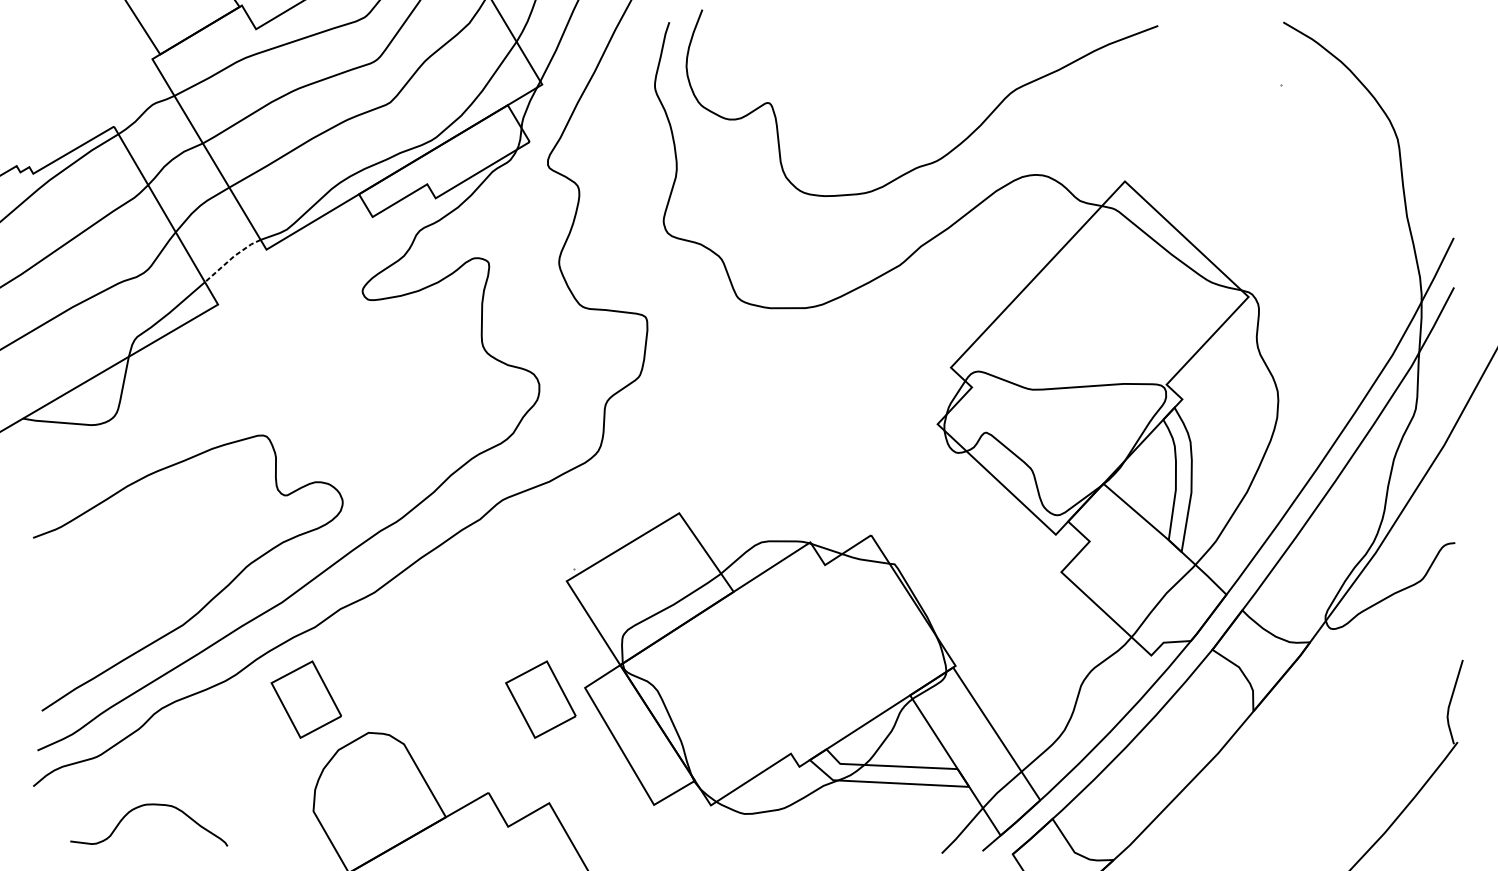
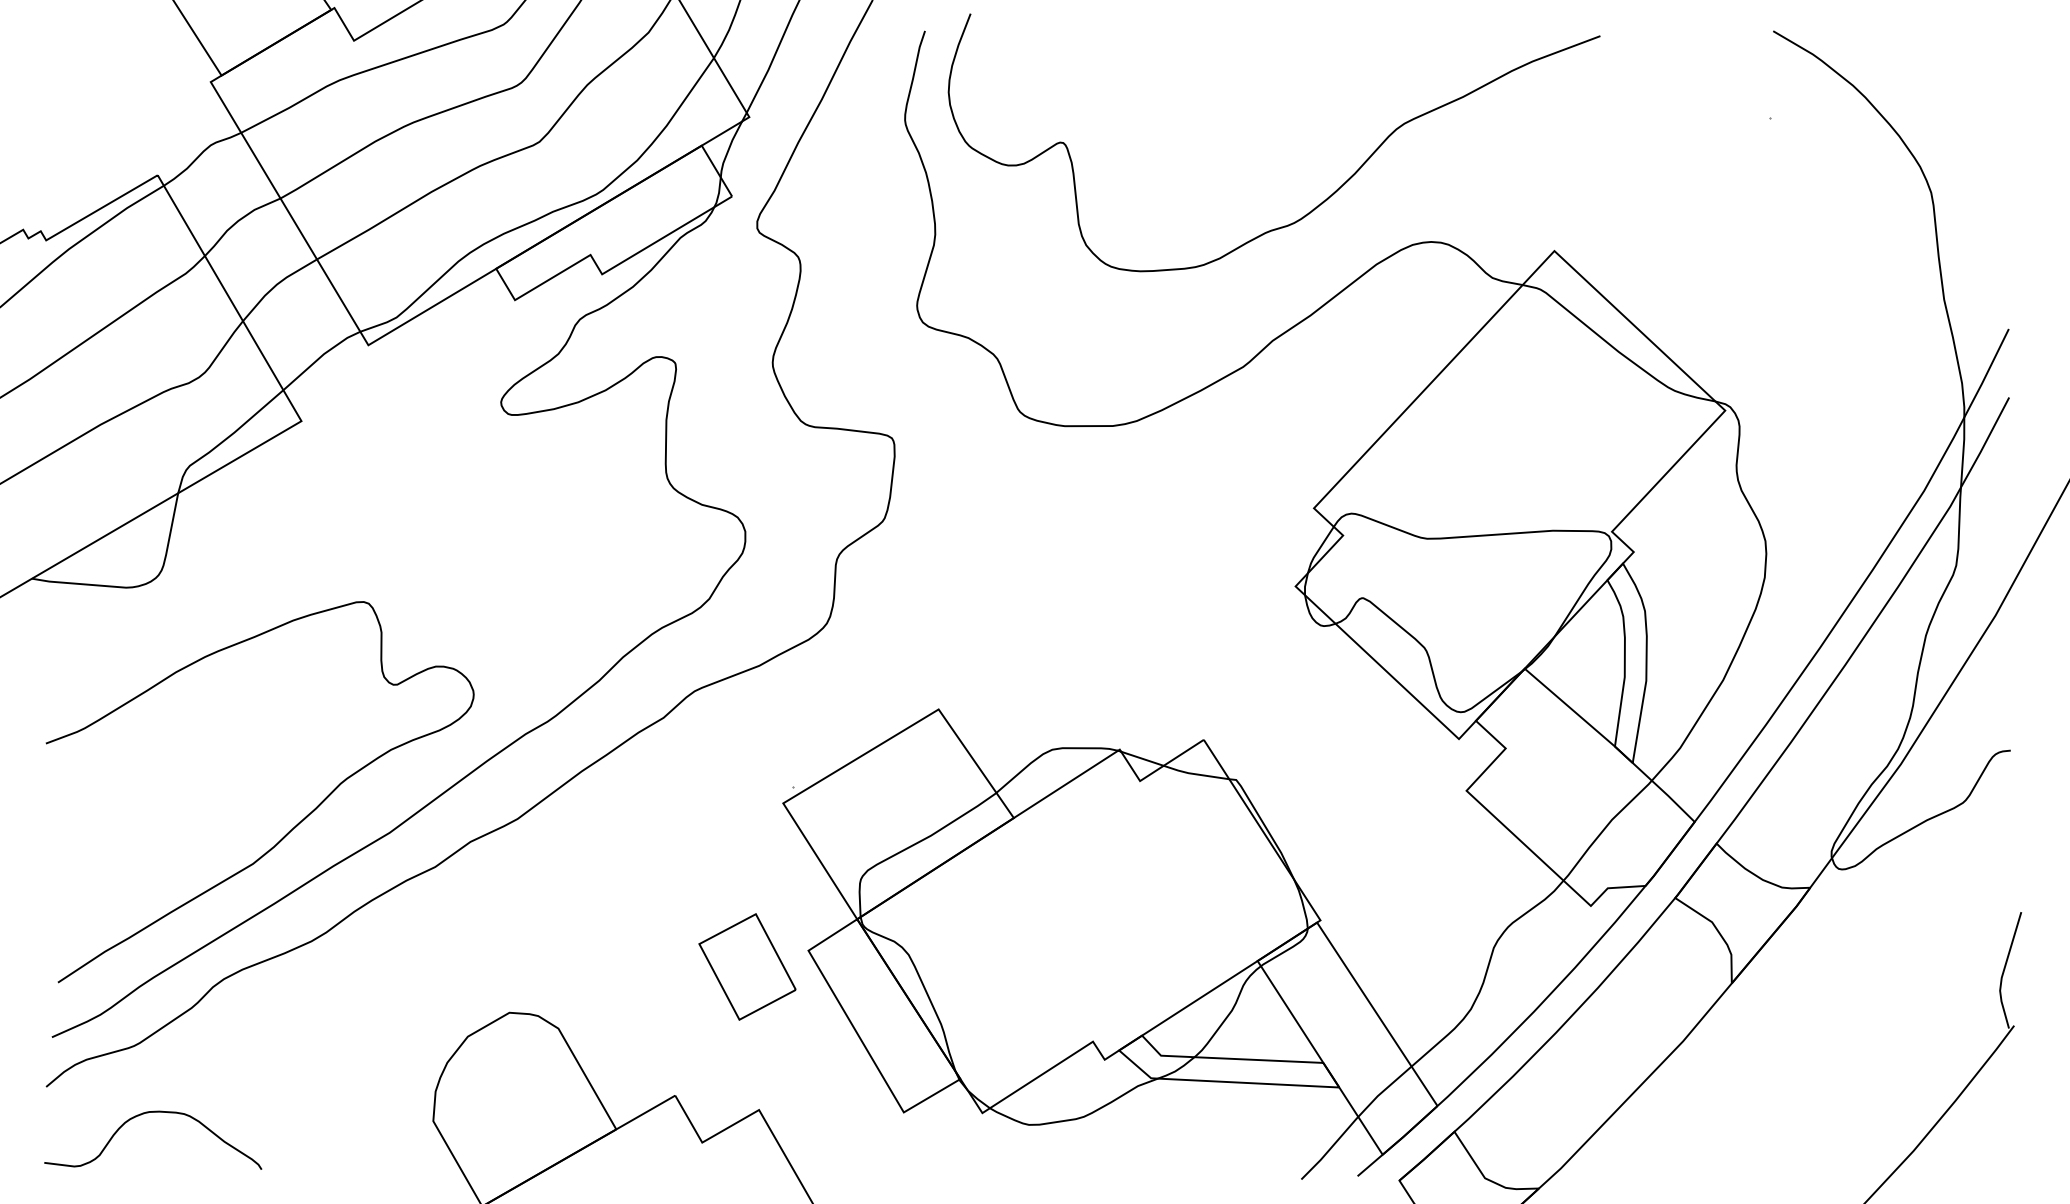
line: (231, 258) -> (320, 357), dashed -> solid
part: (306, 699) -> (423, 966), removed
curve: (145, 805) -> (148, 1113), moved

